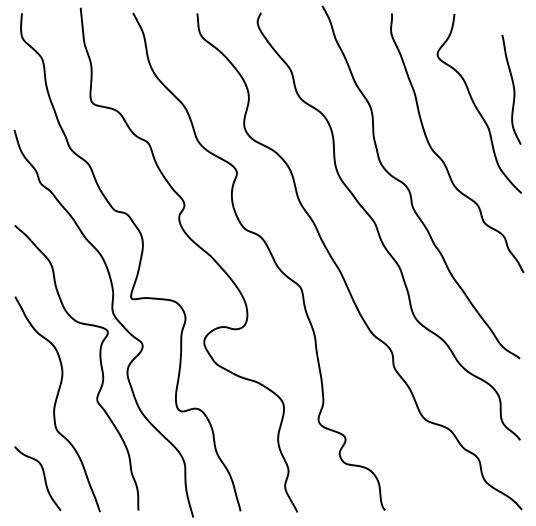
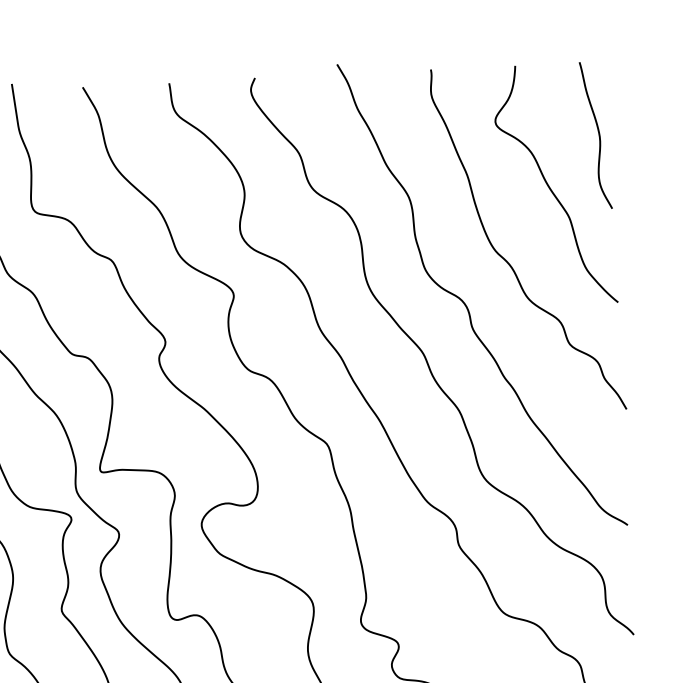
curve: (513, 89) -> (598, 135), moved

